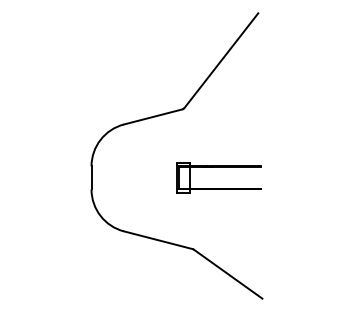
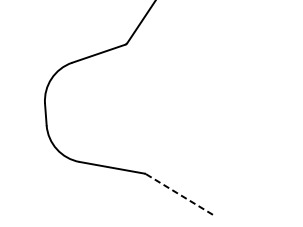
part: (218, 167) -> (163, 96), removed
line: (227, 273) -> (178, 193), solid -> dashed

